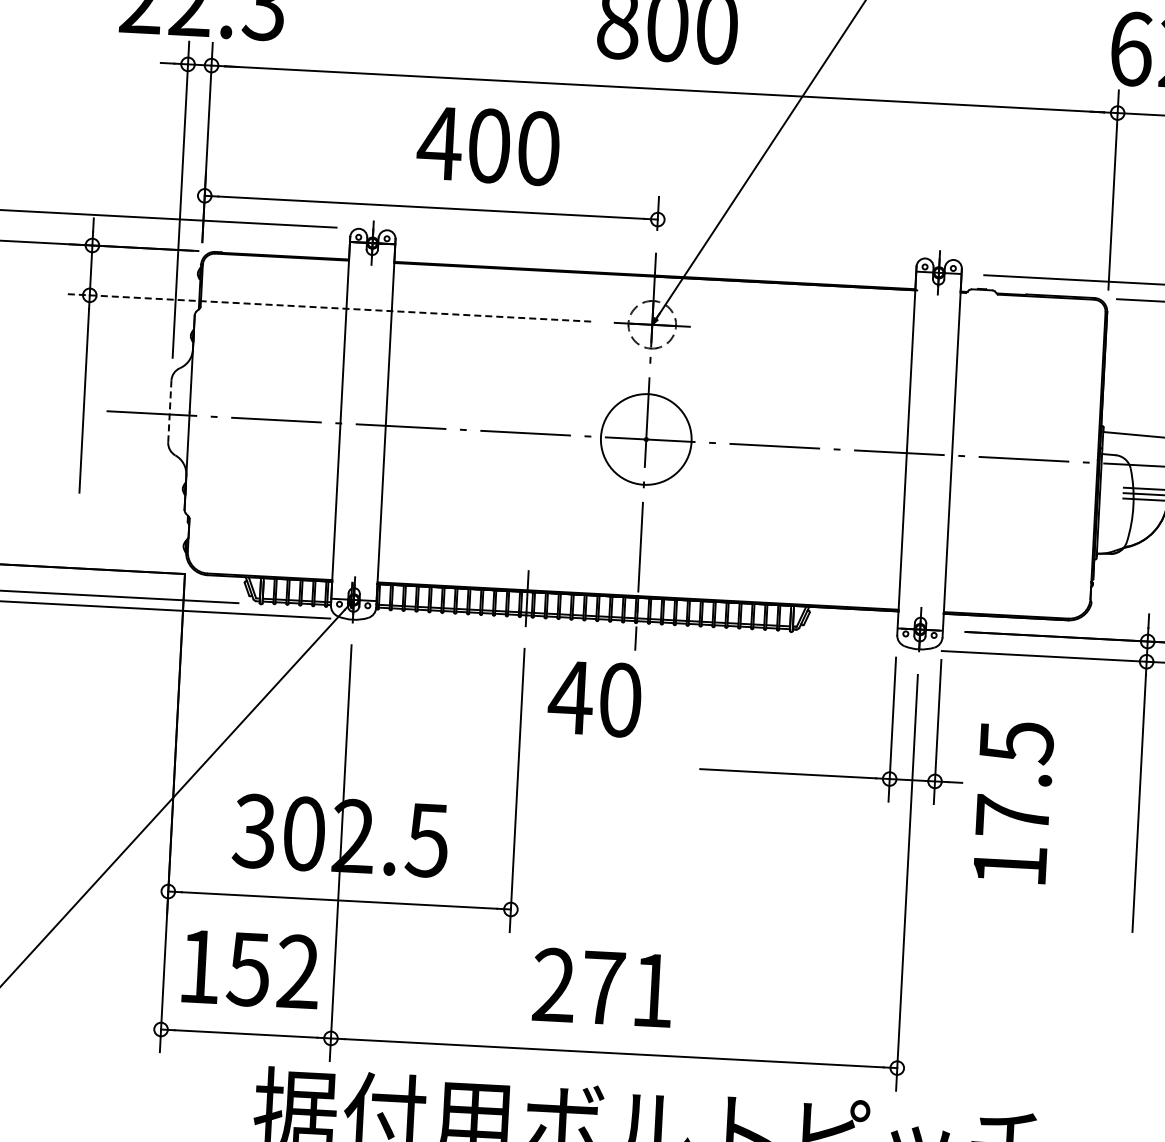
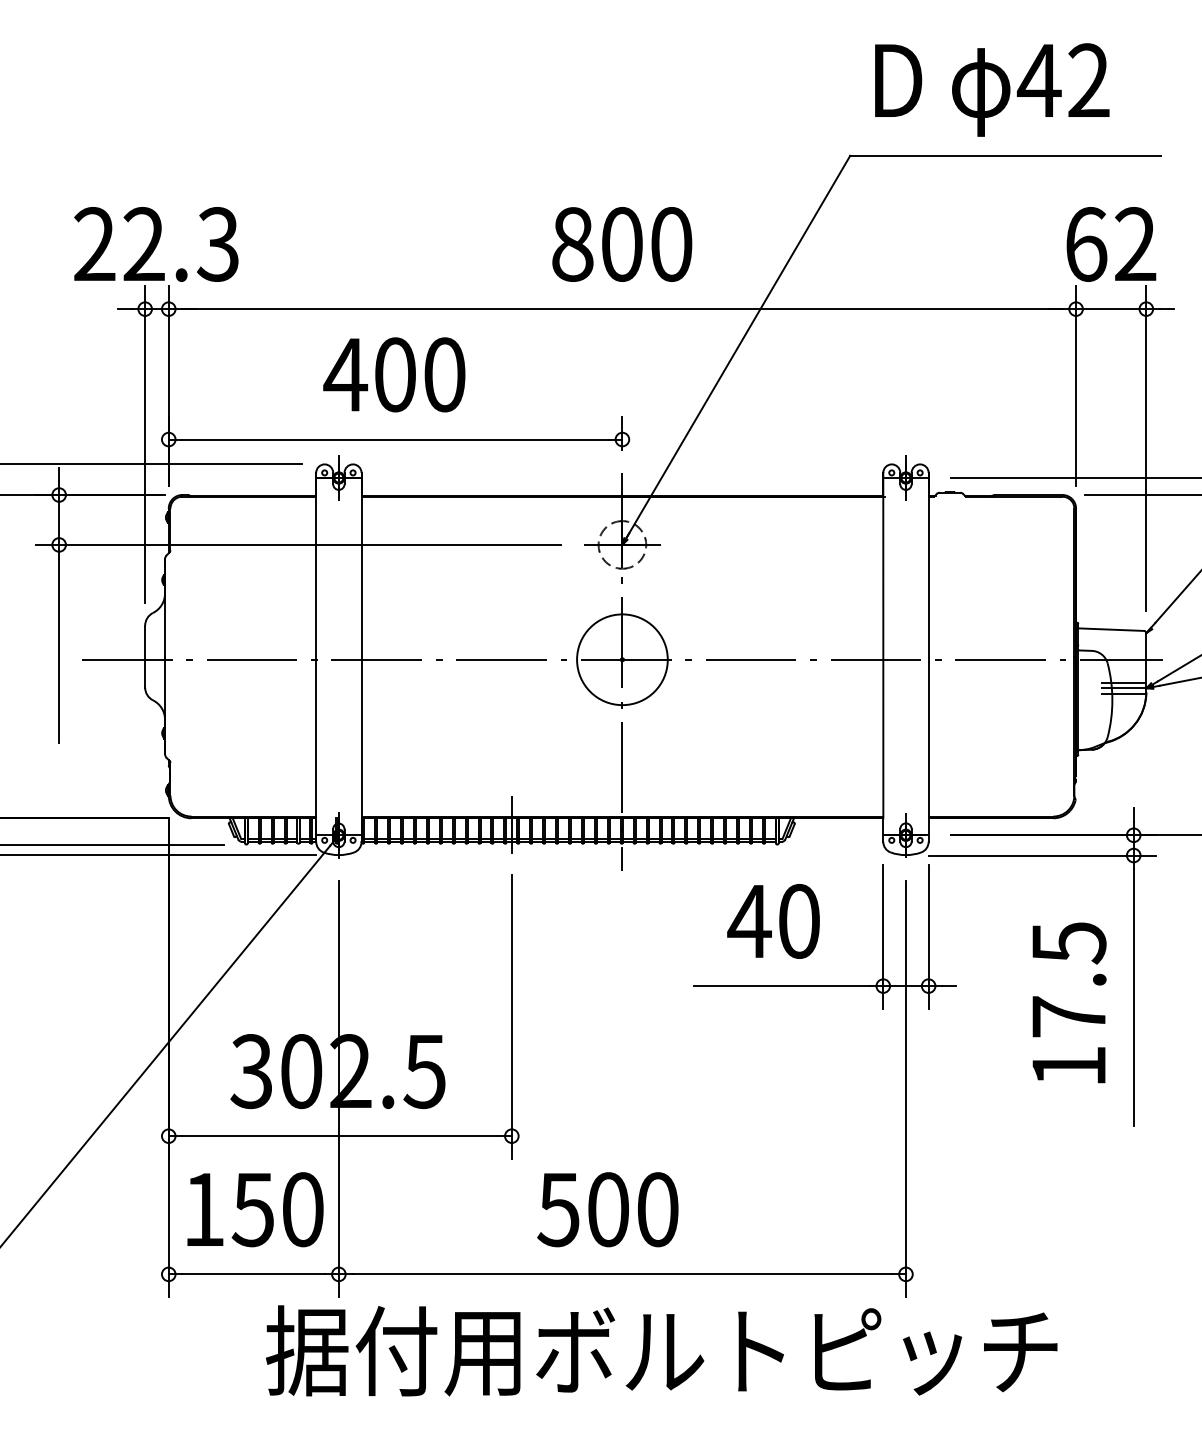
text: (488, 145) -> (394, 374), moved
line: (328, 307) -> (298, 544), dashed -> solid
line: (170, 411) -> (145, 656), dashed -> solid
text: (594, 698) -> (773, 921), moved
text: (1013, 801) -> (1069, 1002), moved
text: (298, 971) -> (302, 1209), 152 -> 150
text: (602, 987) -> (607, 1209), 271 -> 500

